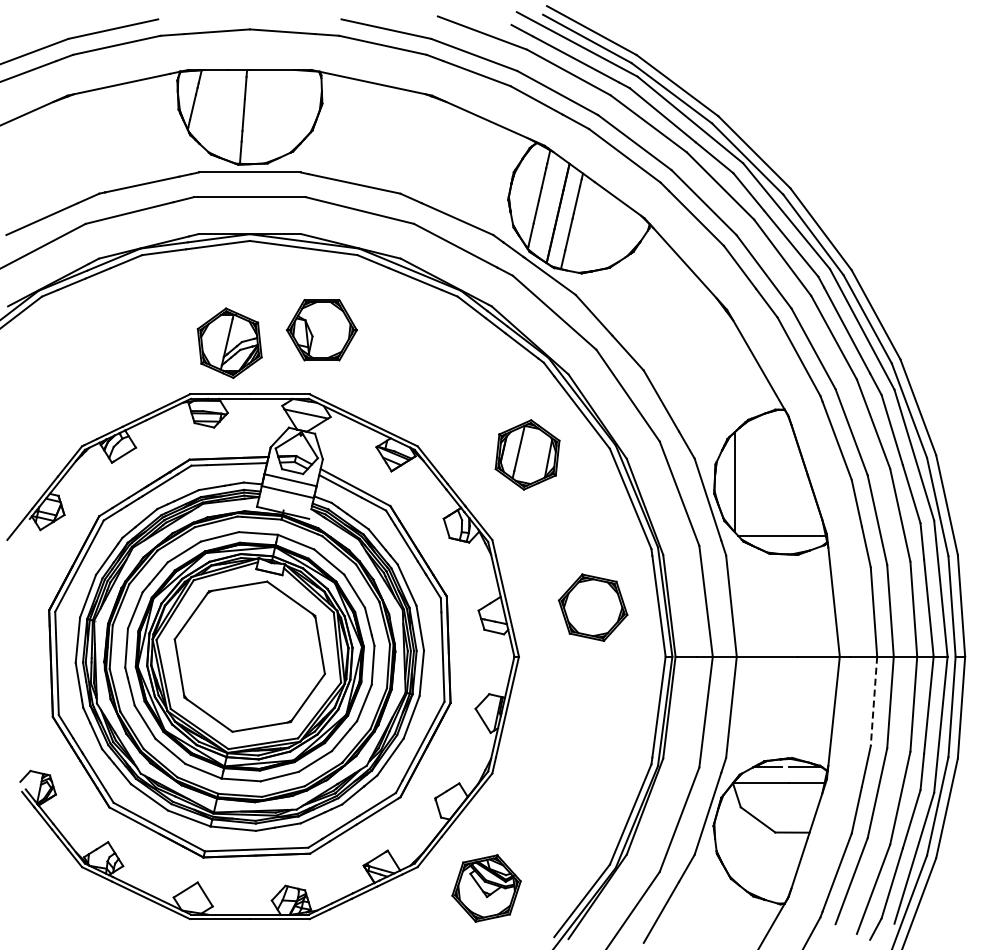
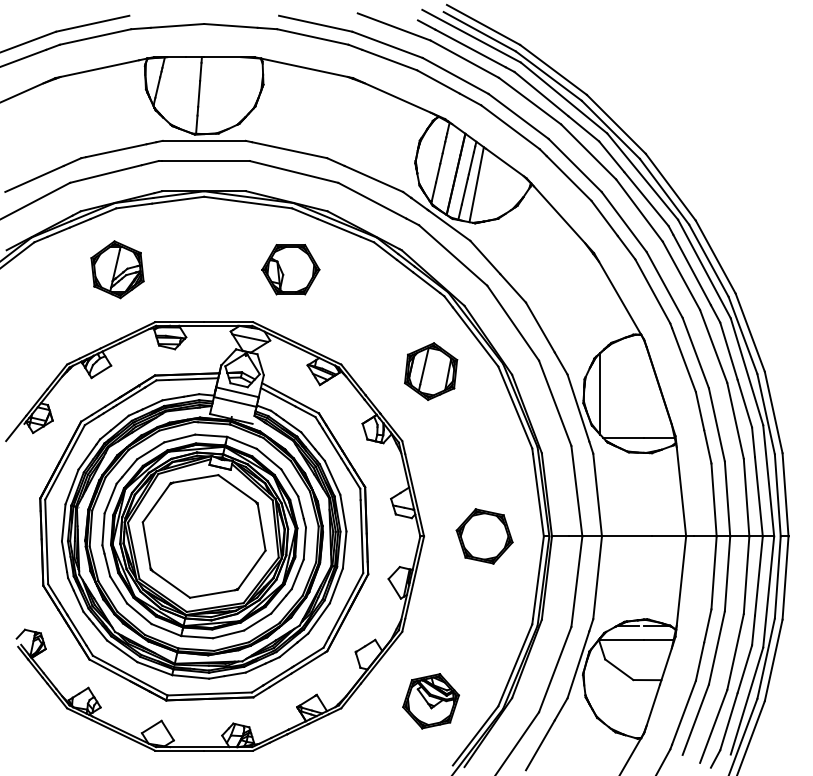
line: (583, 226) -> (476, 185), added
part: (321, 330) -> (290, 269), moved
part: (229, 342) -> (117, 269), moved
part: (593, 607) -> (484, 536), moved
line: (873, 701) -> (713, 573), dashed -> solid
part: (486, 888) -> (431, 701), moved

